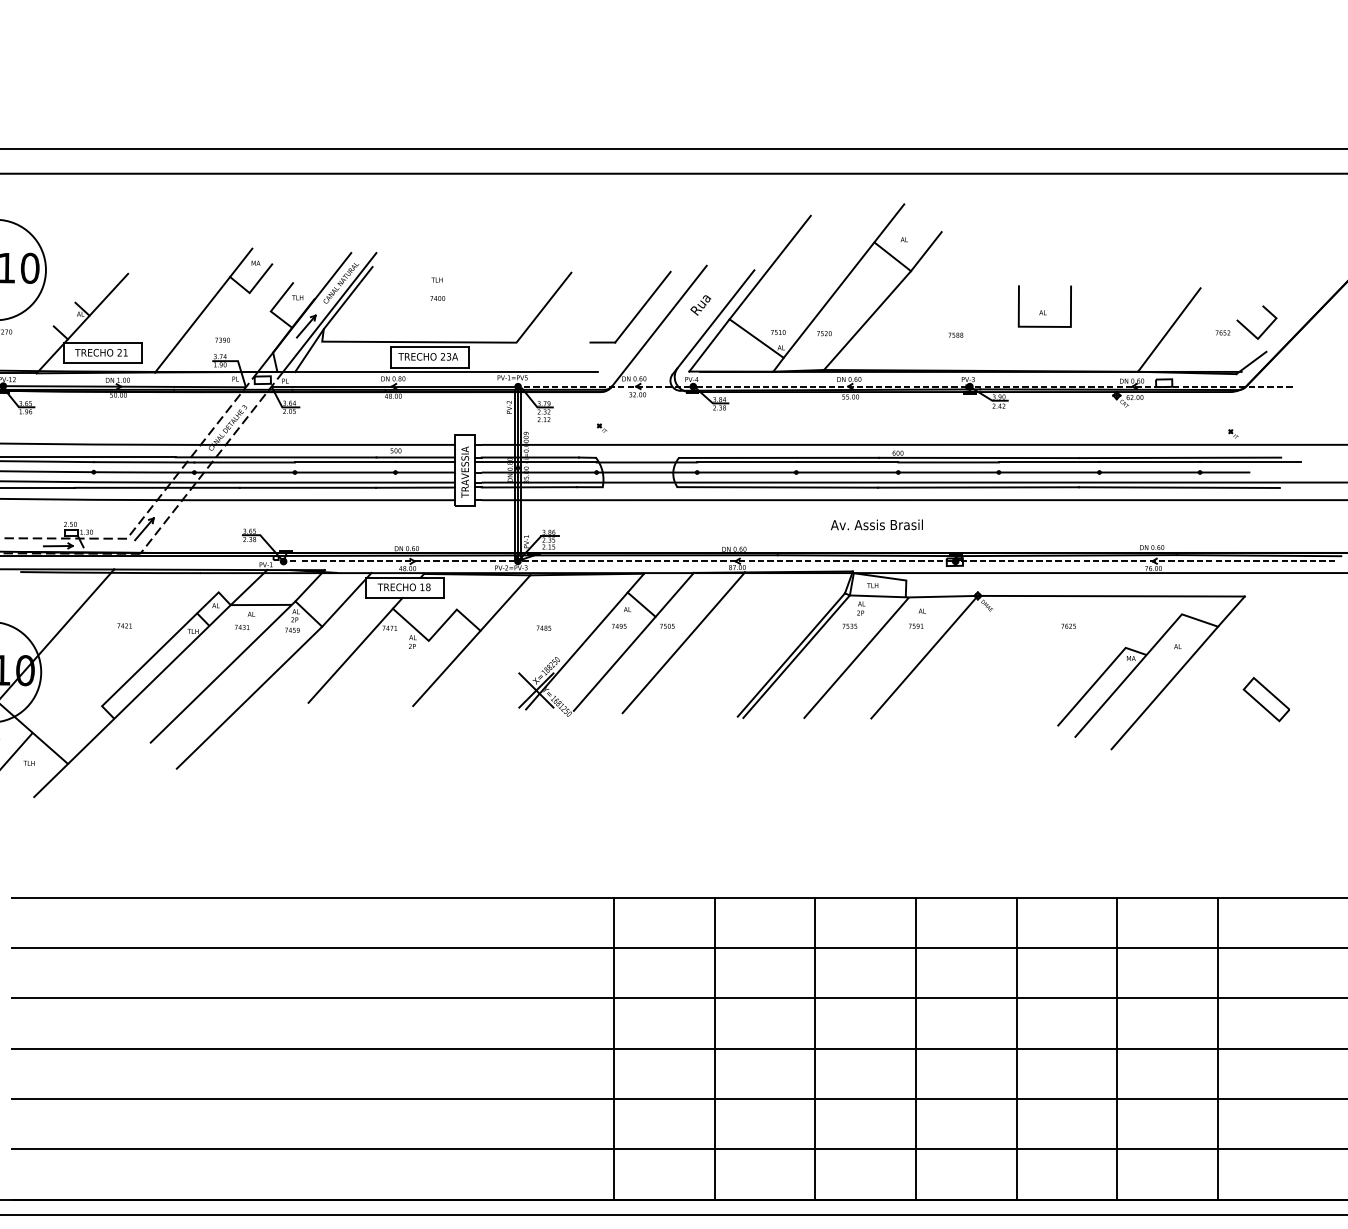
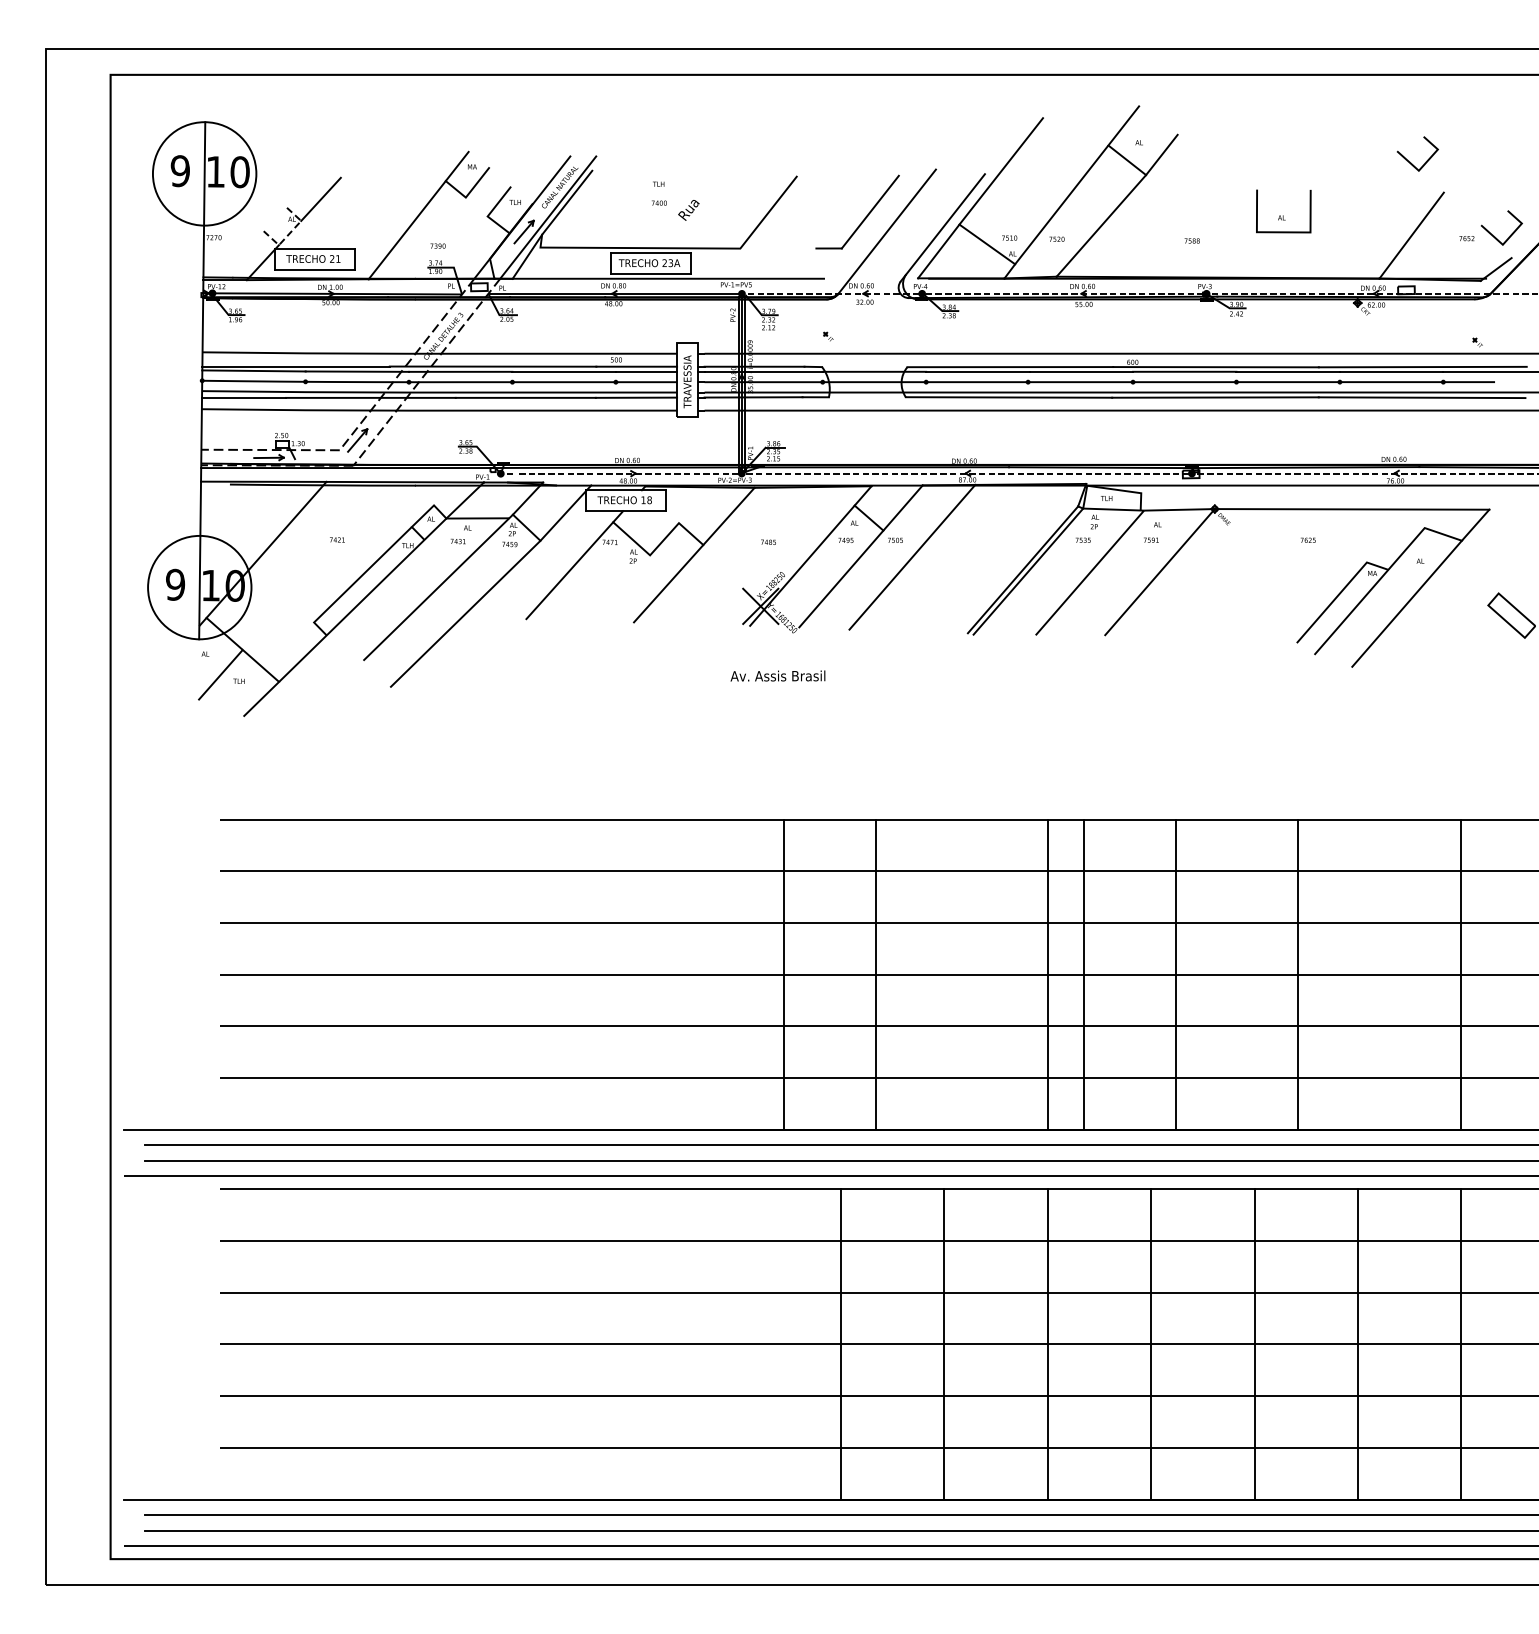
line: (1168, 257) -> (1410, 161), added
text: (700, 305) -> (688, 210), moved
line: (79, 327) -> (290, 232), solid -> dashed
text: (876, 524) -> (777, 675), moved
line: (613, 1048) -> (783, 974), moved
line: (715, 1048) -> (876, 974), moved
line: (916, 1048) -> (1084, 974), moved
line: (1016, 1048) -> (1175, 974), moved
line: (1117, 1048) -> (1298, 974), moved

